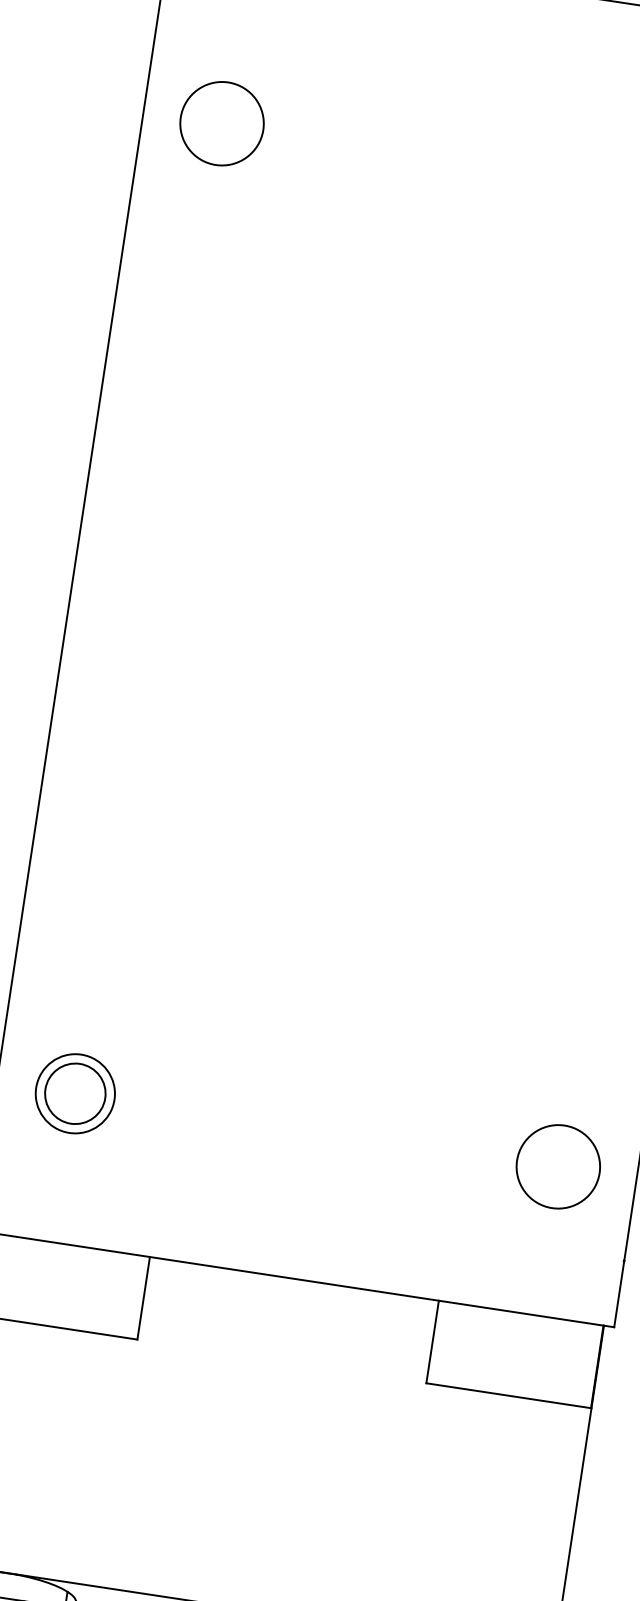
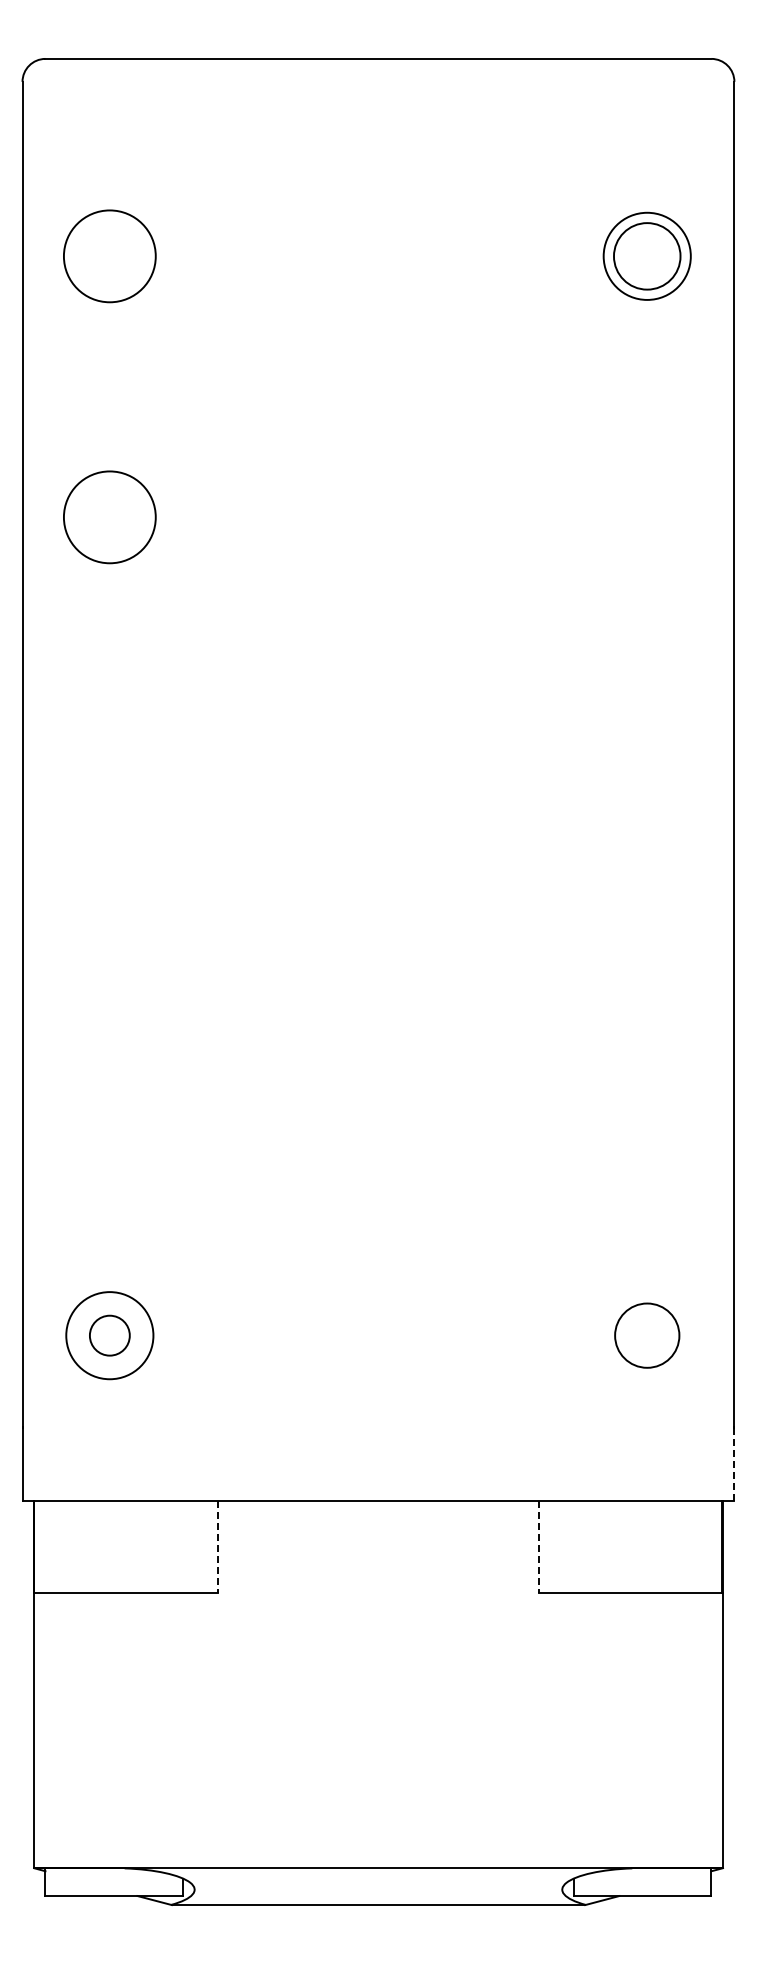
circle: (186, 358) -> (109, 517), added
circle: (75, 1093) -> (109, 1335), size x0.6
circle: (558, 1166) -> (647, 1335), size x0.7
line: (619, 1294) -> (734, 1464), solid -> dashed
line: (143, 1297) -> (217, 1546), solid -> dashed
line: (432, 1341) -> (539, 1546), solid -> dashed

